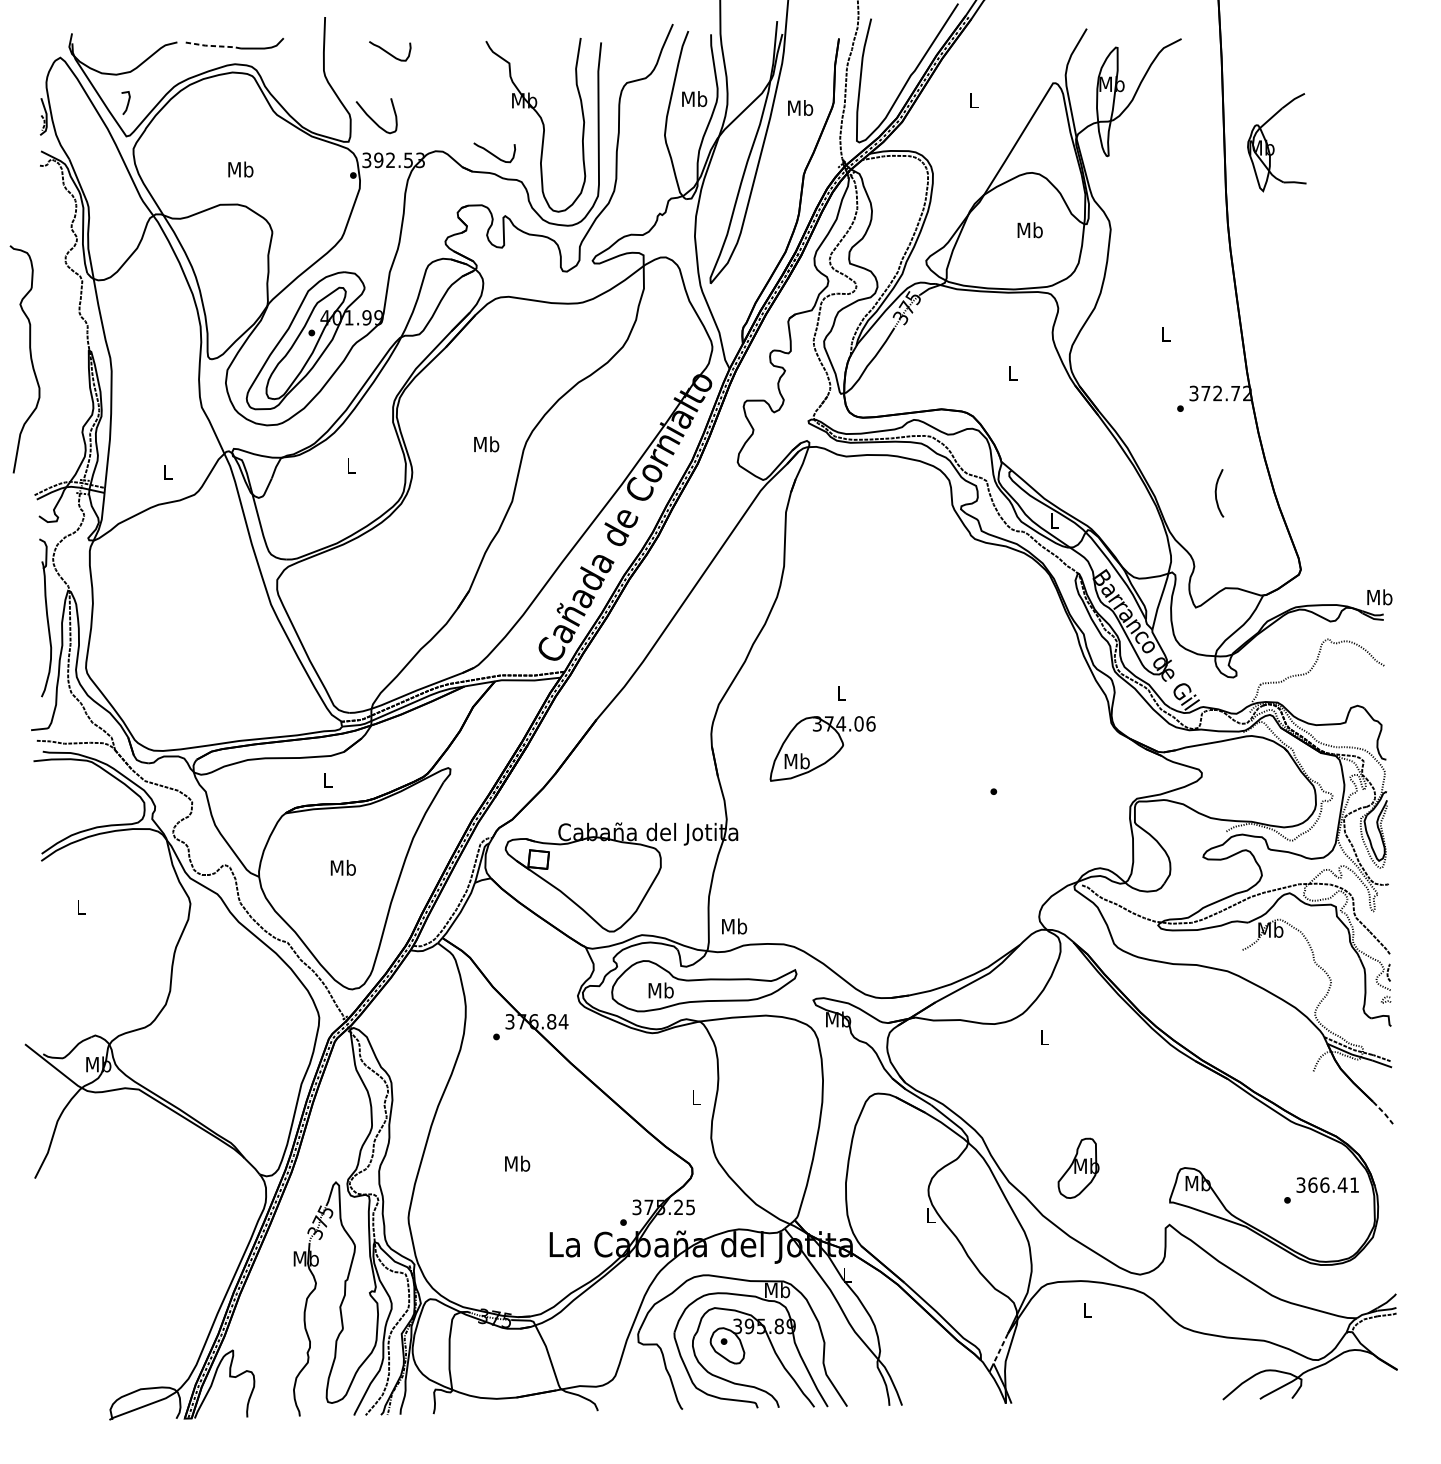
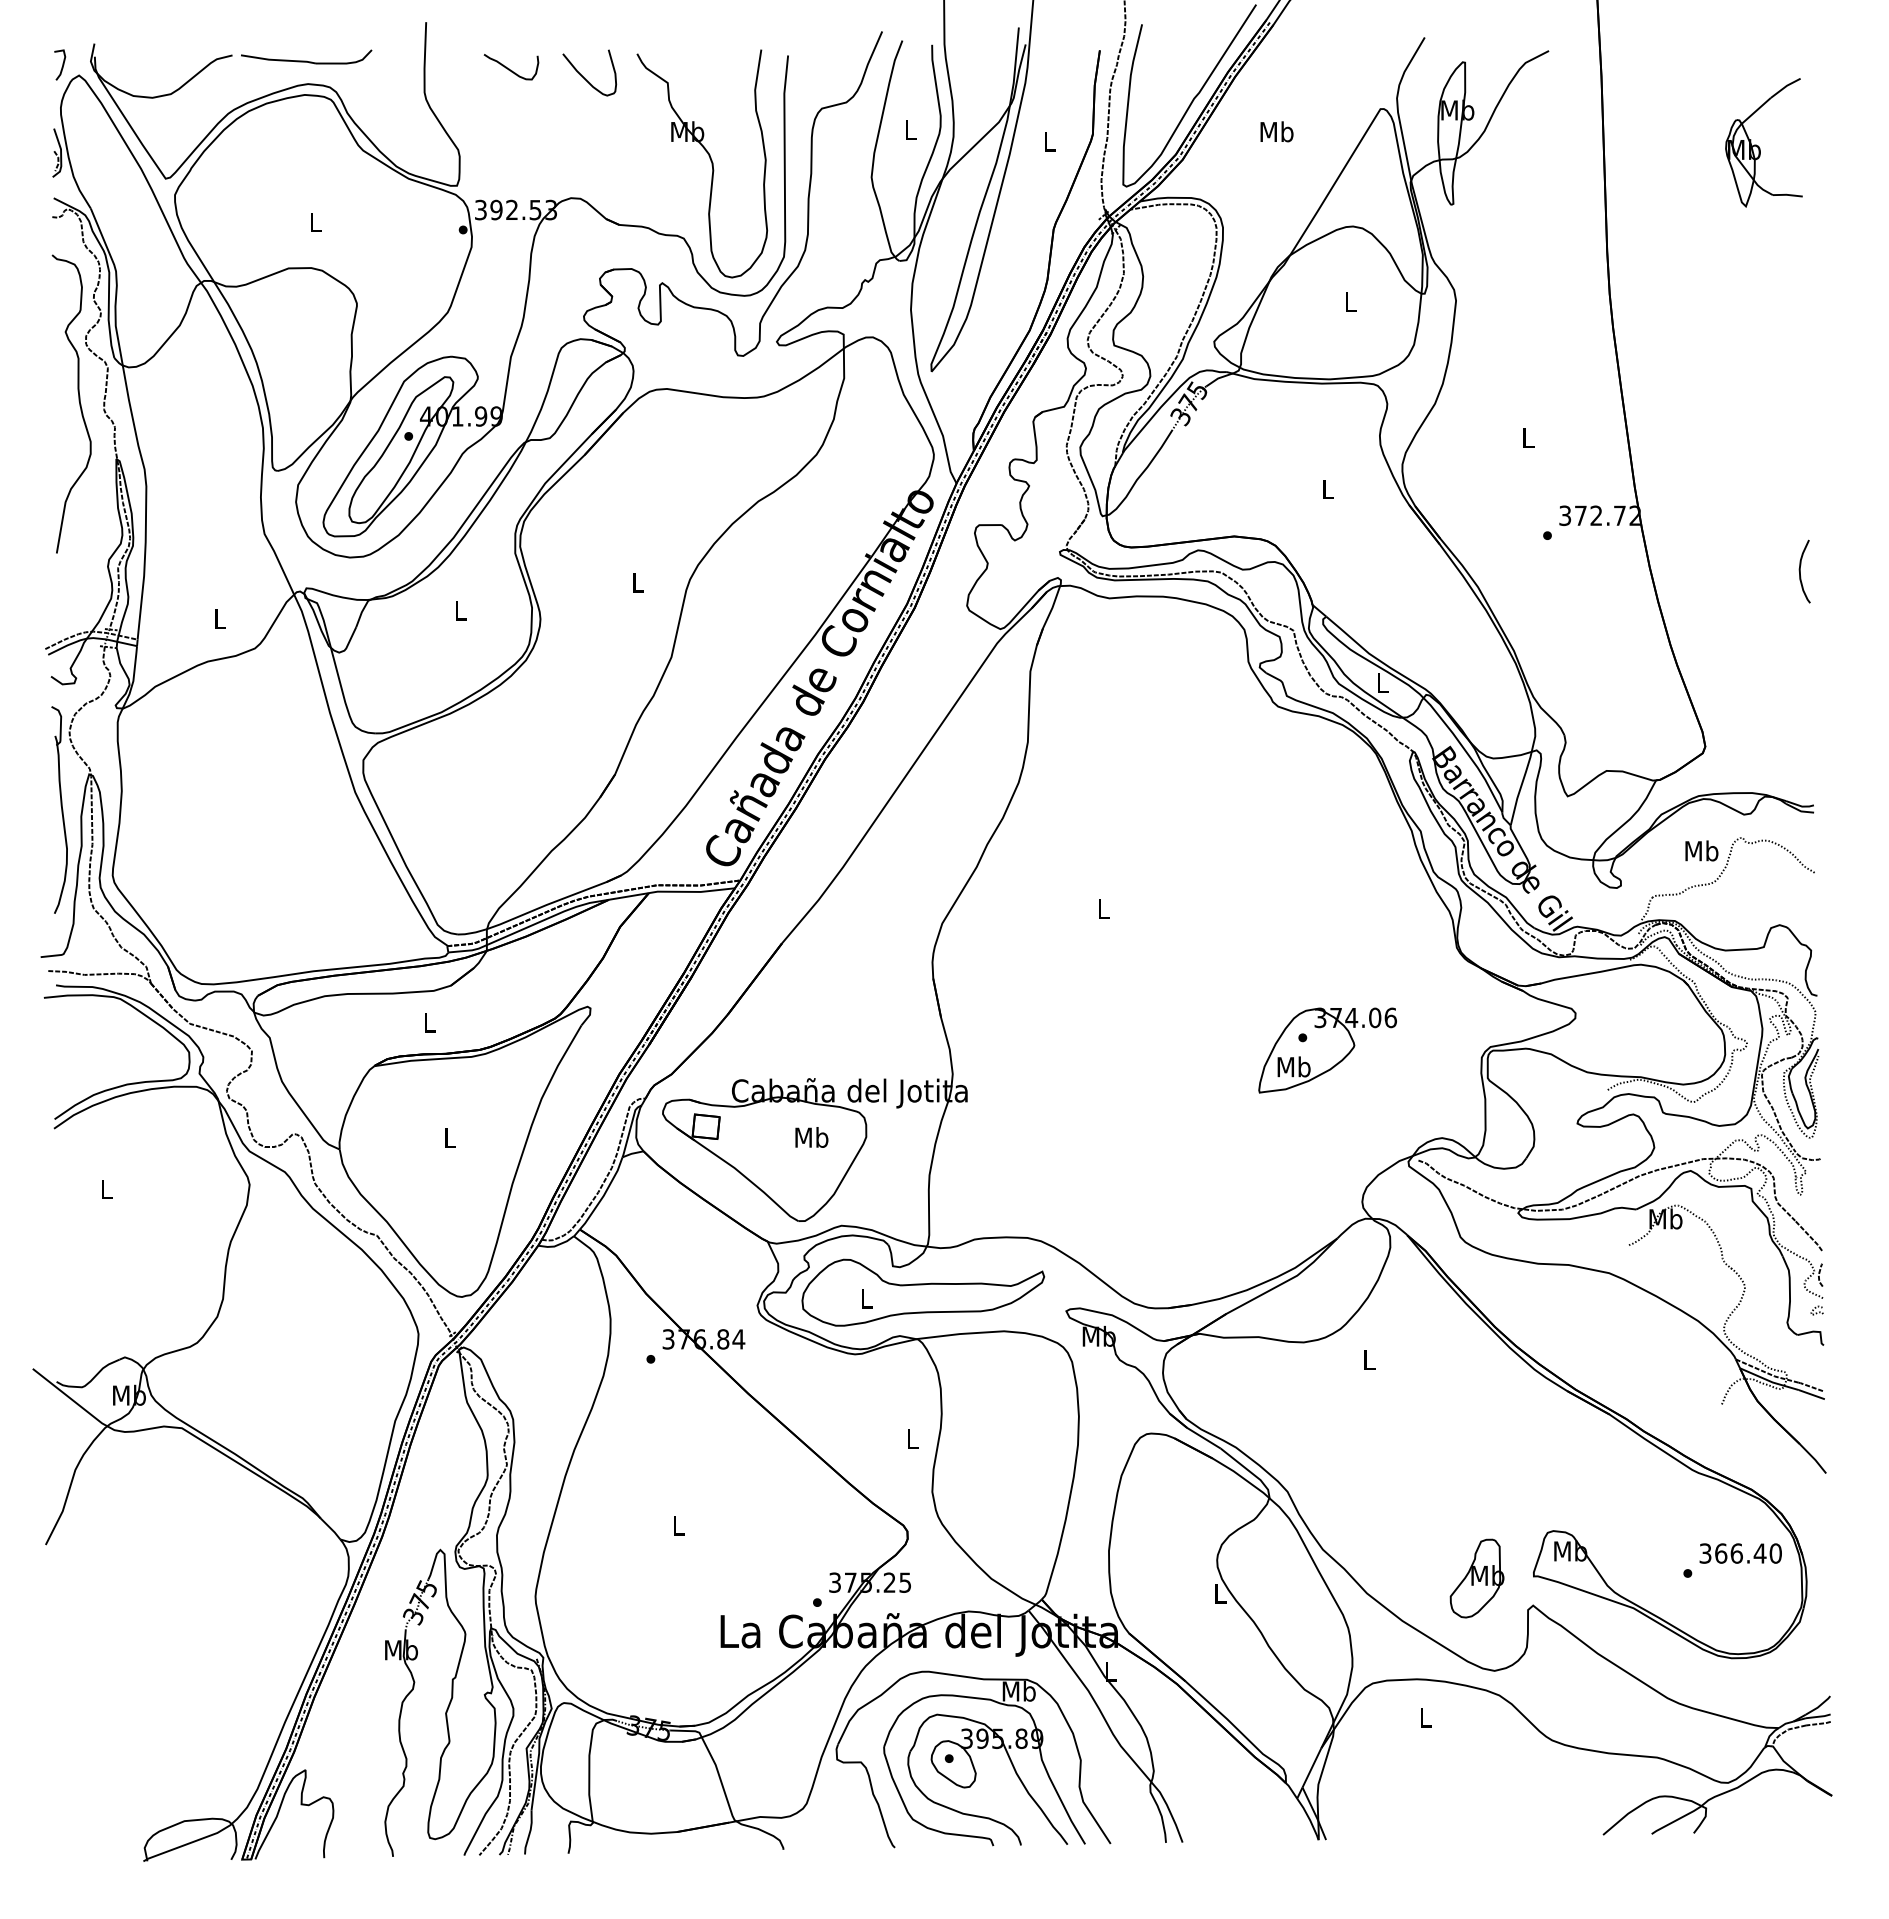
line: (211, 46) -> (277, 60), dashed -> solid
text: (694, 98) -> (910, 129), Mb -> L
text: (973, 100) -> (1276, 131), L -> Mb
curve: (127, 102) -> (62, 64), moved
text: (800, 108) -> (1049, 141), Mb -> L
curve: (372, 119) -> (584, 77), moved
part: (1276, 142) -> (1763, 142), moved
curve: (493, 153) -> (646, 201), removed
text: (240, 169) -> (315, 221), Mb -> L
text: (1030, 230) -> (1350, 301), Mb -> L
curve: (30, 357) -> (78, 401), moved
text: (486, 443) -> (637, 581), Mb -> L
curve: (1216, 493) -> (1800, 571), moved
text: (1379, 596) -> (1701, 850), moved
part: (822, 748) -> (1327, 1050), moved
text: (342, 867) -> (449, 1137), Mb -> L
text: (734, 926) -> (811, 1137), moved
text: (661, 989) -> (866, 1297), Mb -> L
line: (1384, 1112) -> (1814, 1458), dashed -> solid
text: (517, 1163) -> (678, 1525), Mb -> L
part: (1078, 1168) -> (1476, 1578), moved
text: (1354, 1185) -> (1775, 1553), 366.41 -> 366.40
line: (1000, 1348) -> (1311, 1767), dashed -> solid

